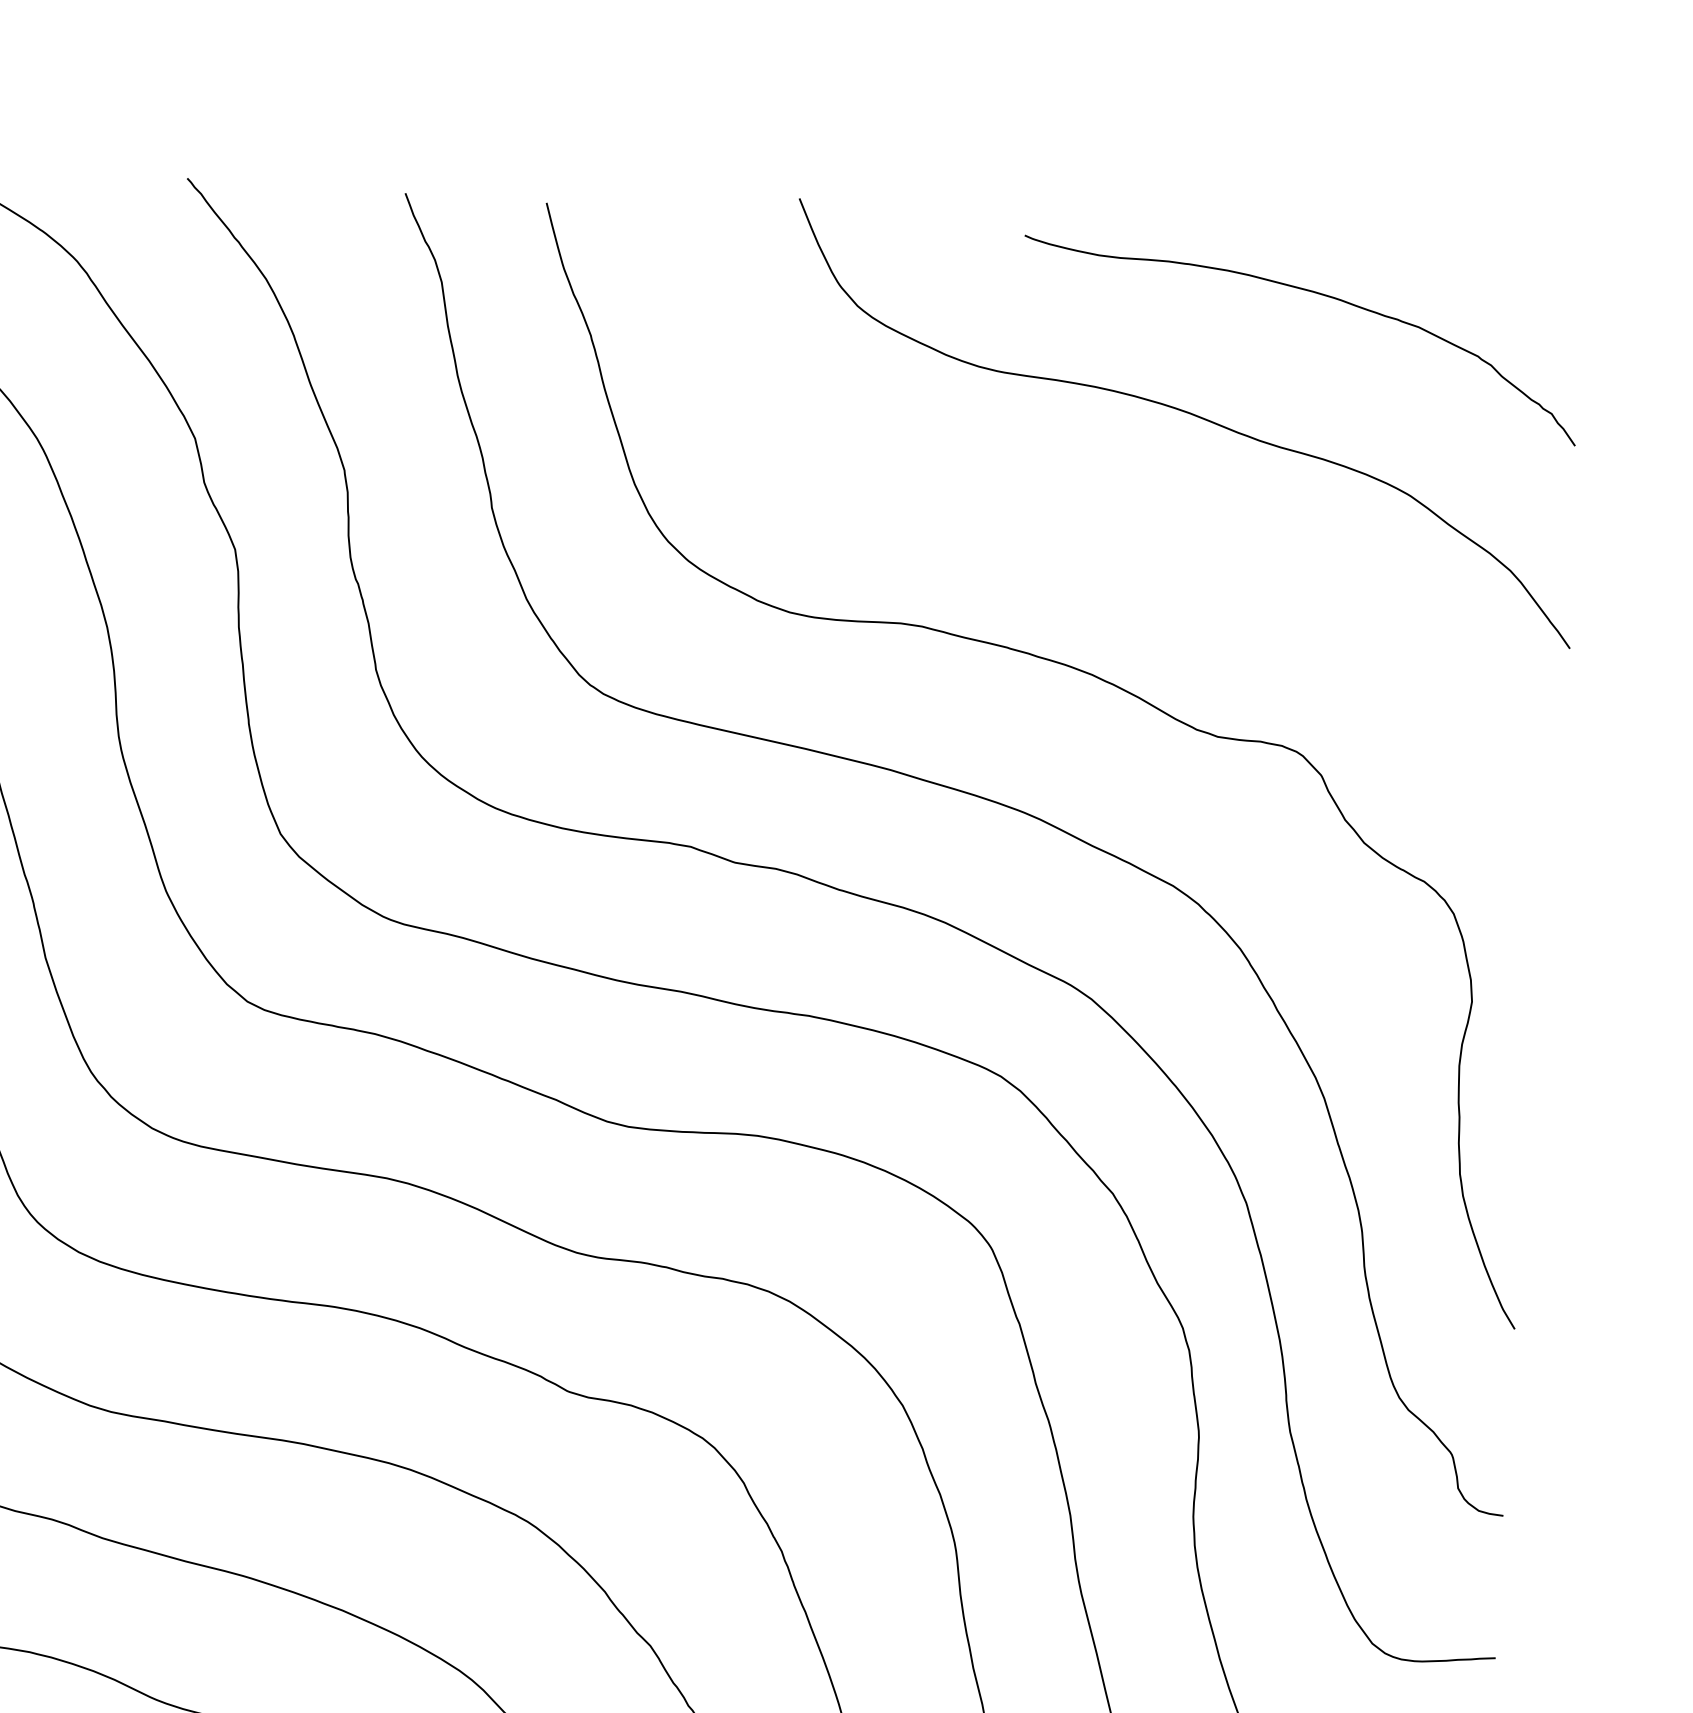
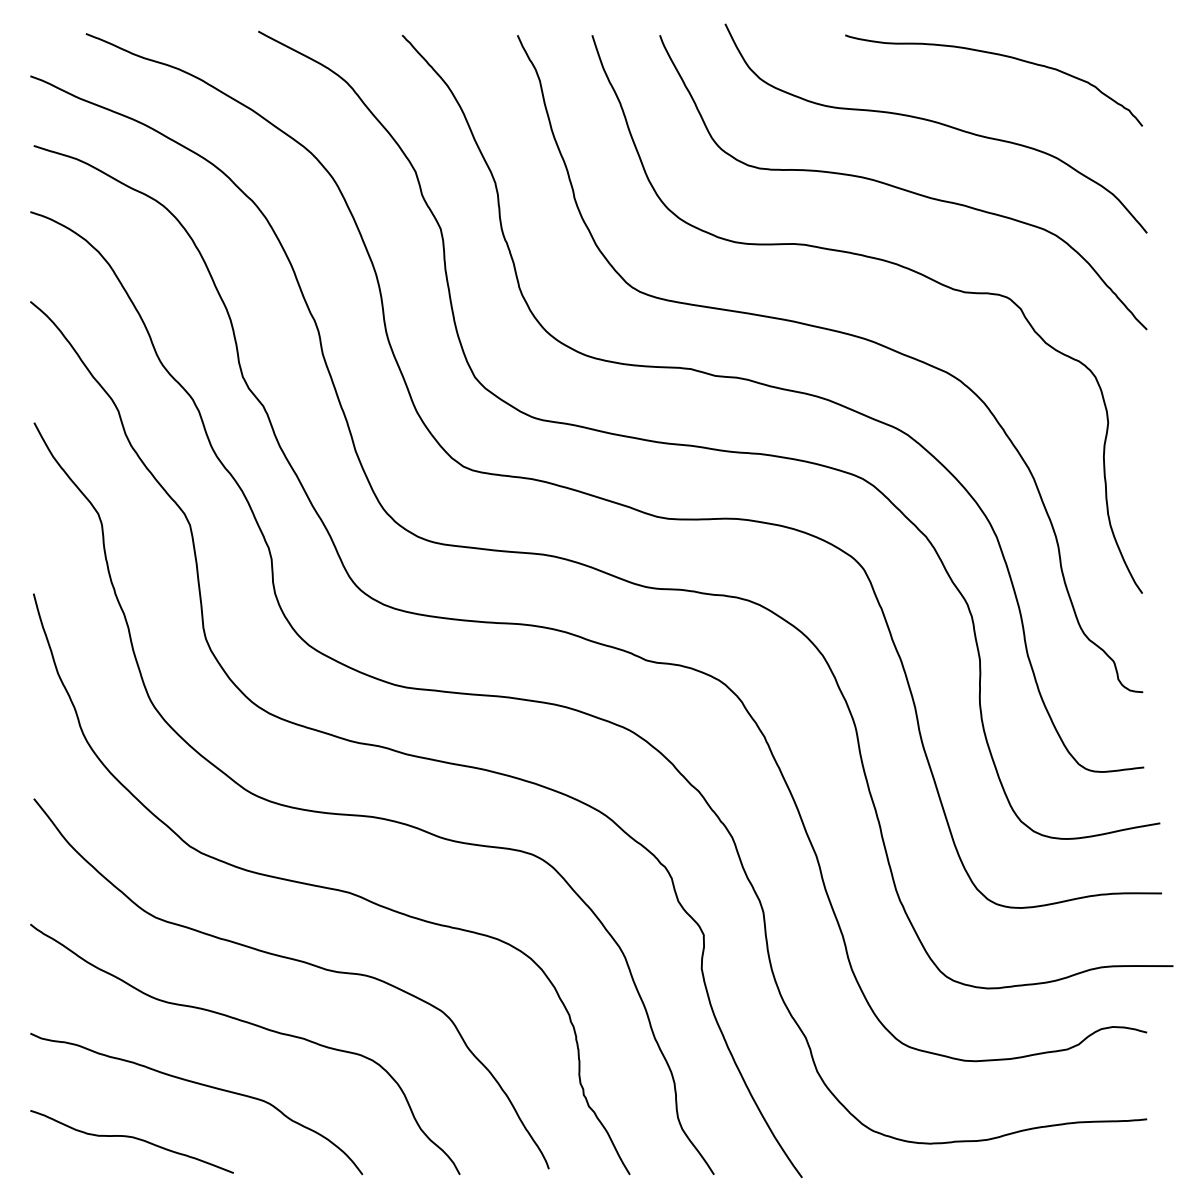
curve: (1109, 530) -> (900, 187), added

